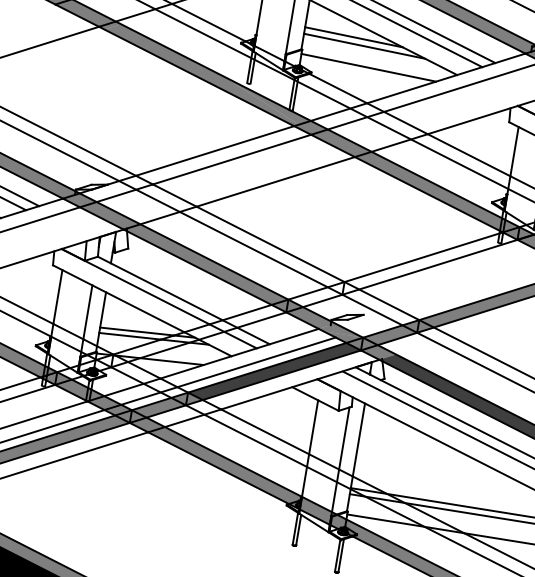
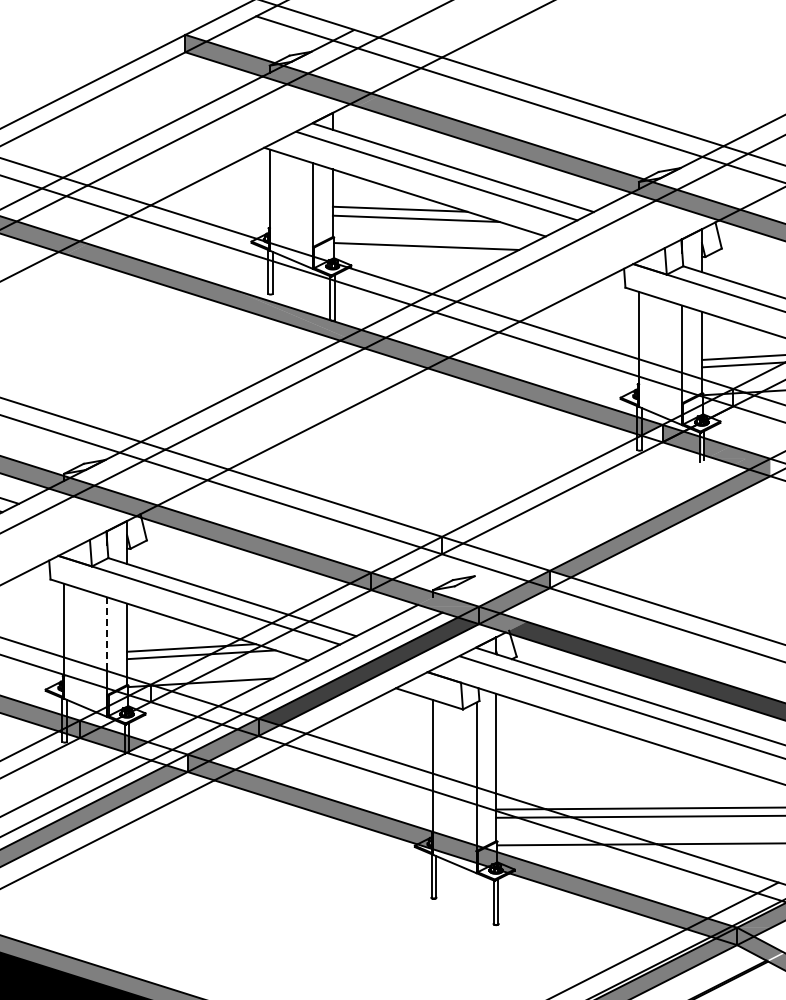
fill: (511, 232) -> (652, 433), removed
line: (87, 312) -> (107, 634), solid -> dashed
fill: (425, 327) -> (560, 579), removed
fill: (108, 408) -> (156, 757), removed

